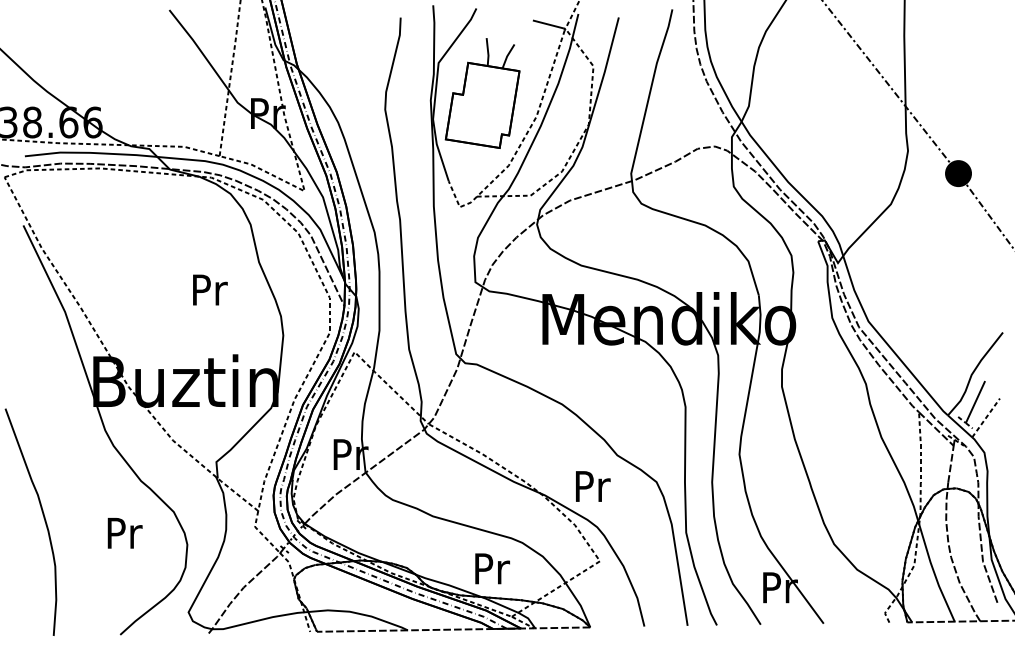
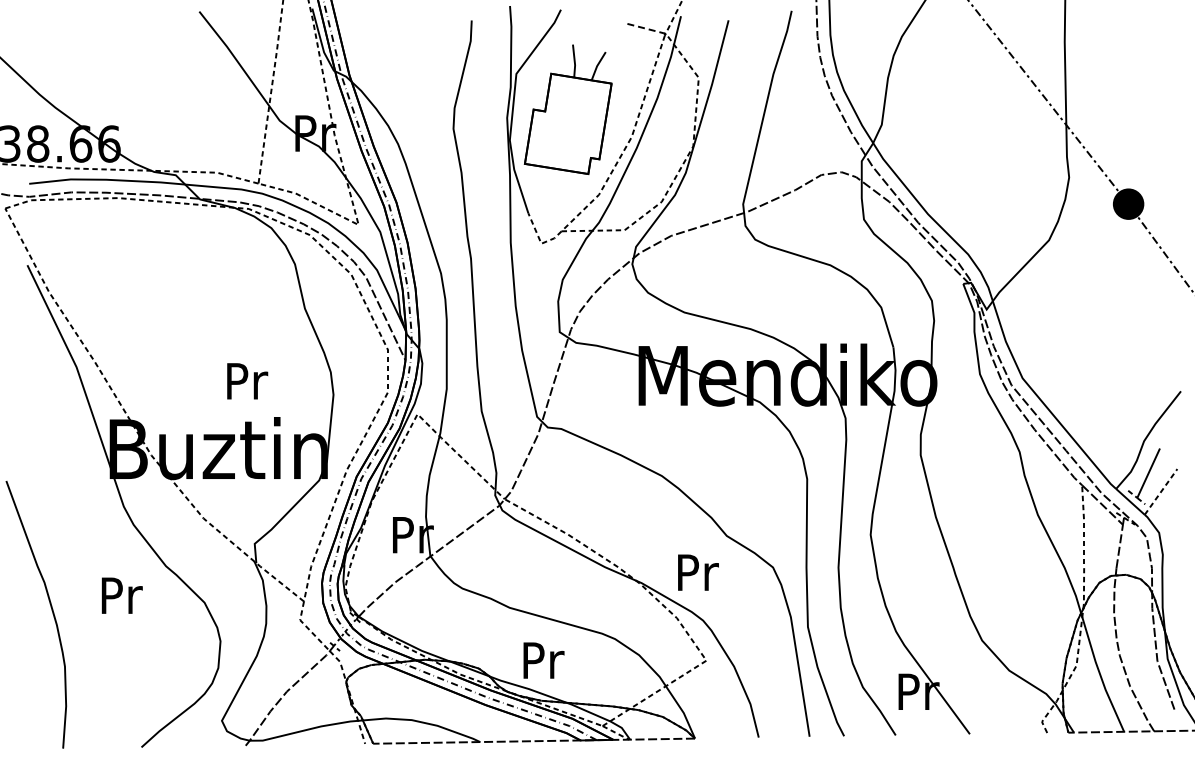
line: (548, 24) -> (645, 28), solid -> dashed
text: (210, 290) -> (247, 381), moved
text: (124, 533) -> (121, 595), moved
text: (492, 568) -> (543, 660), moved

